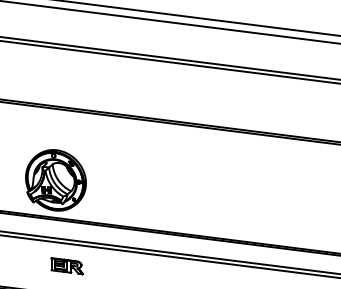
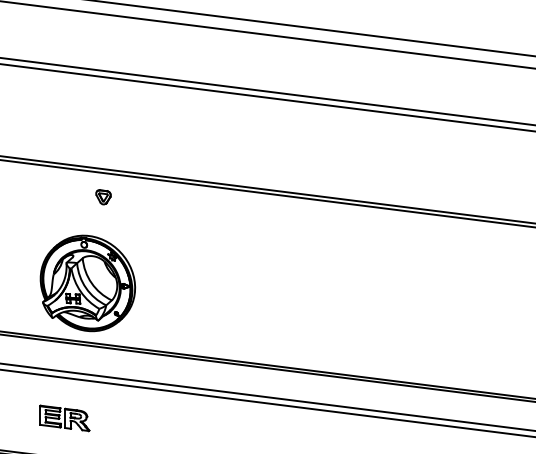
part: (65, 125) -> (102, 197), added
part: (66, 266) -> (63, 418), moved

